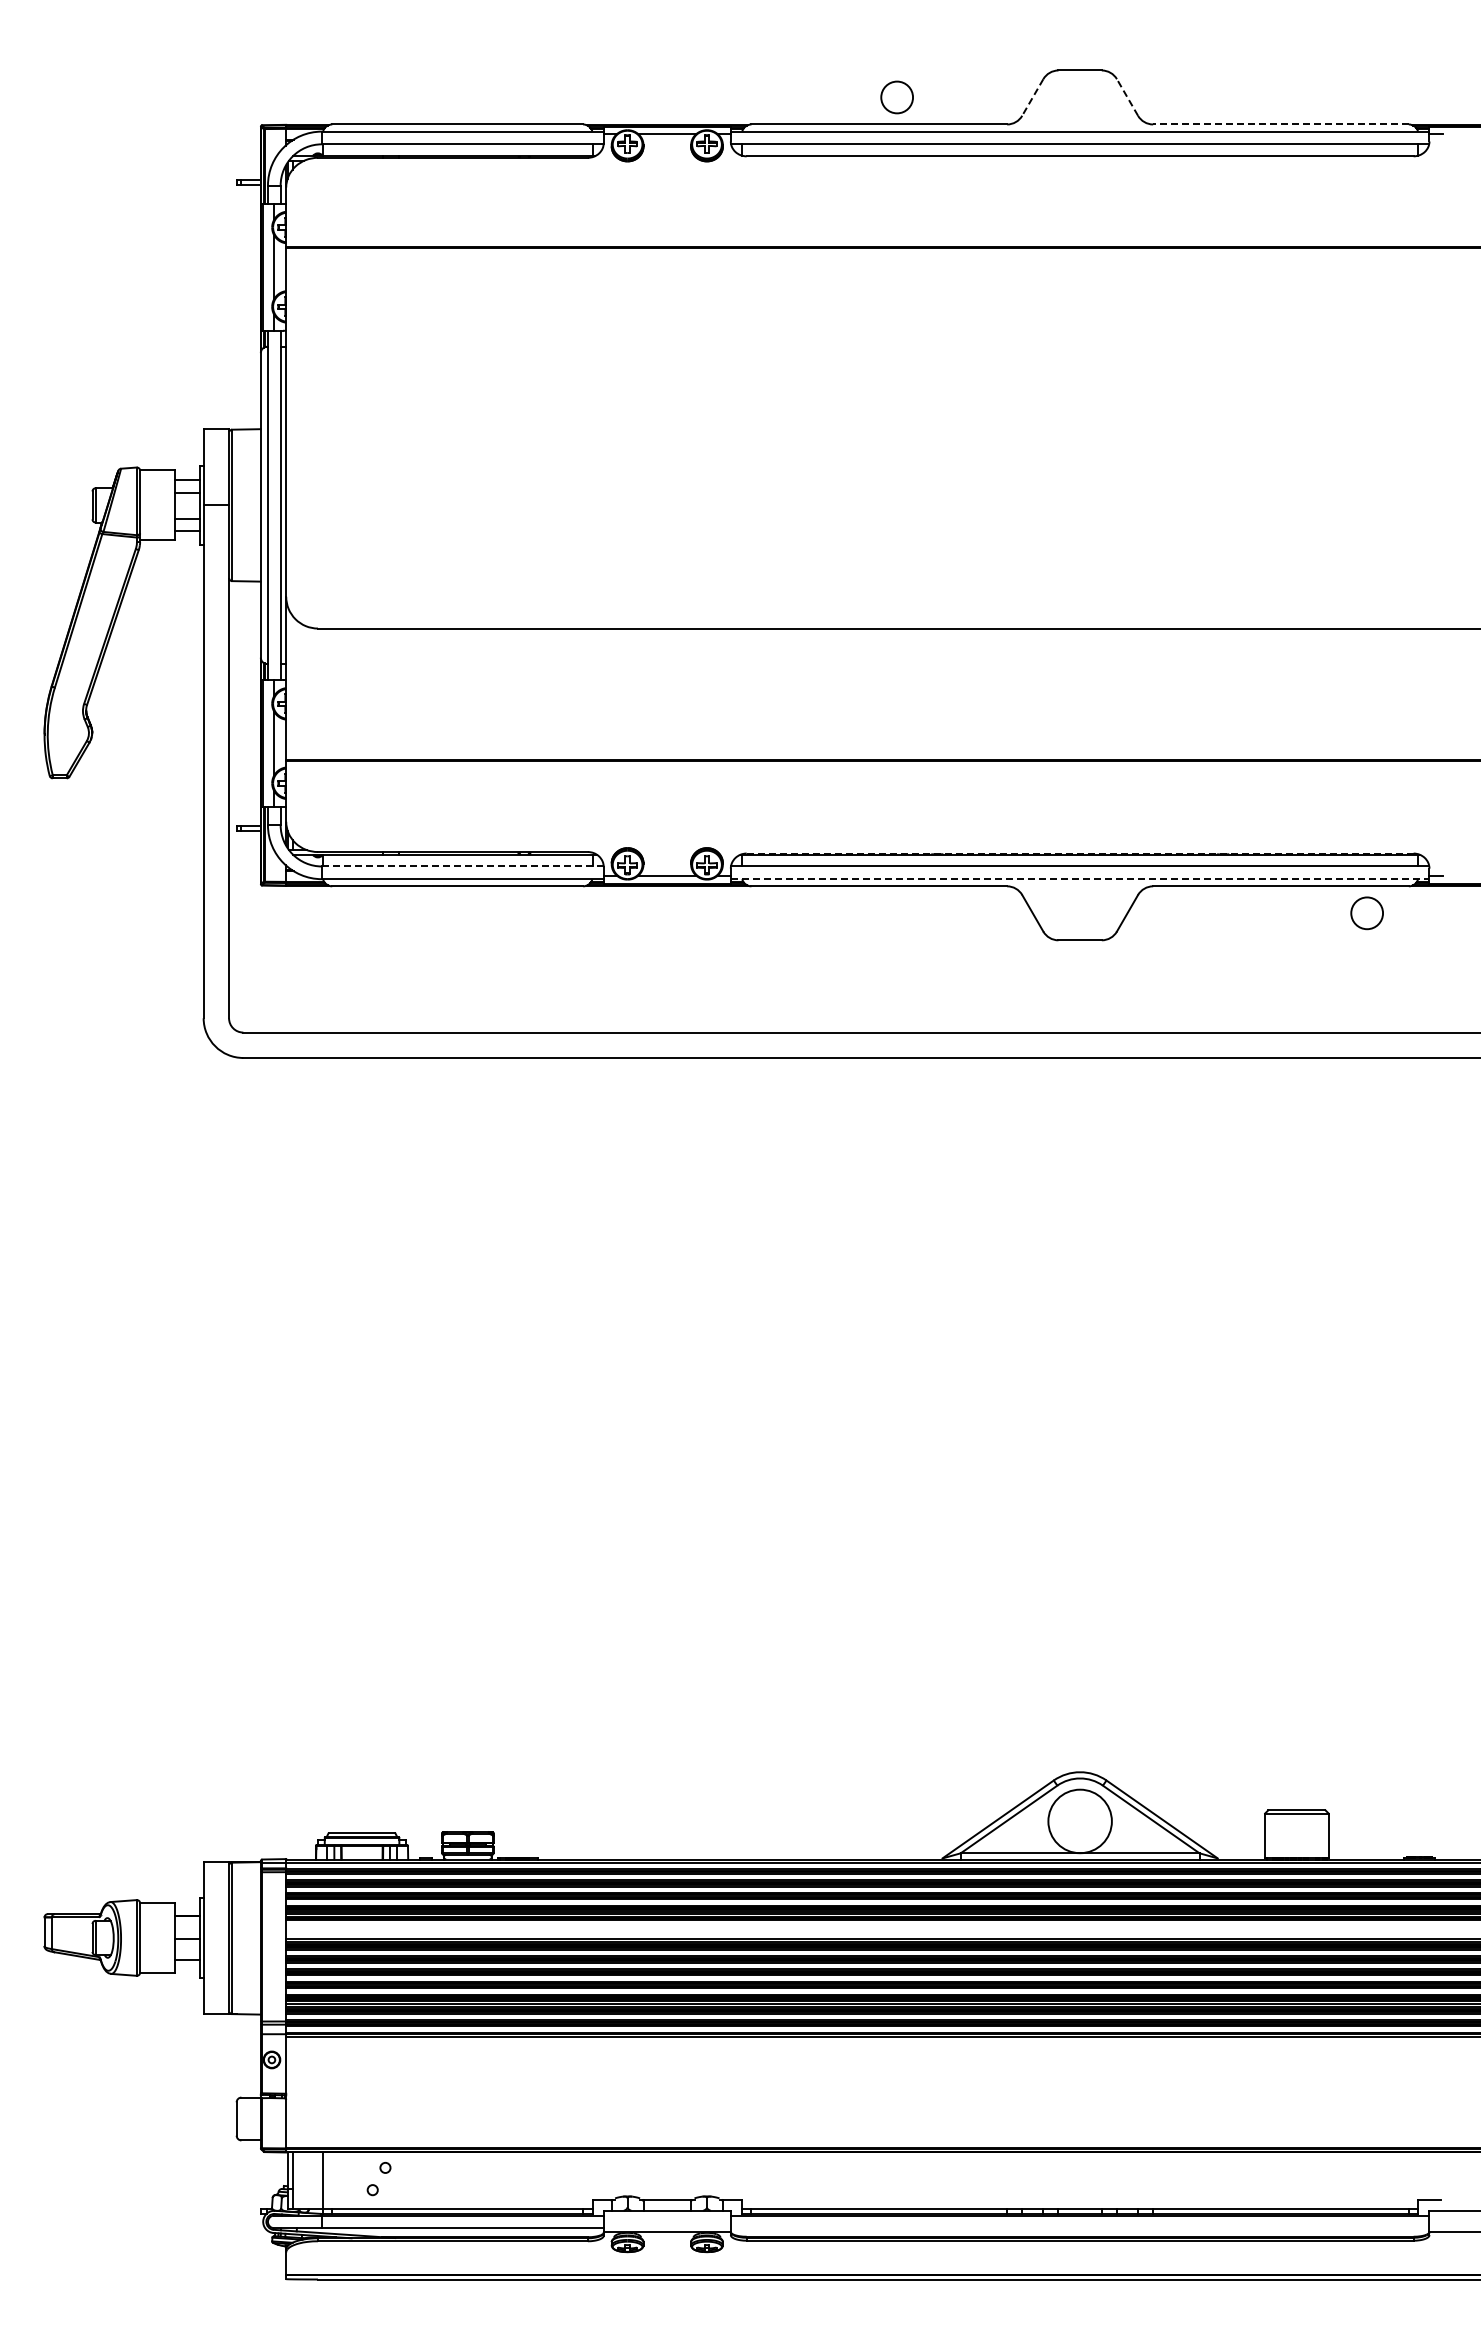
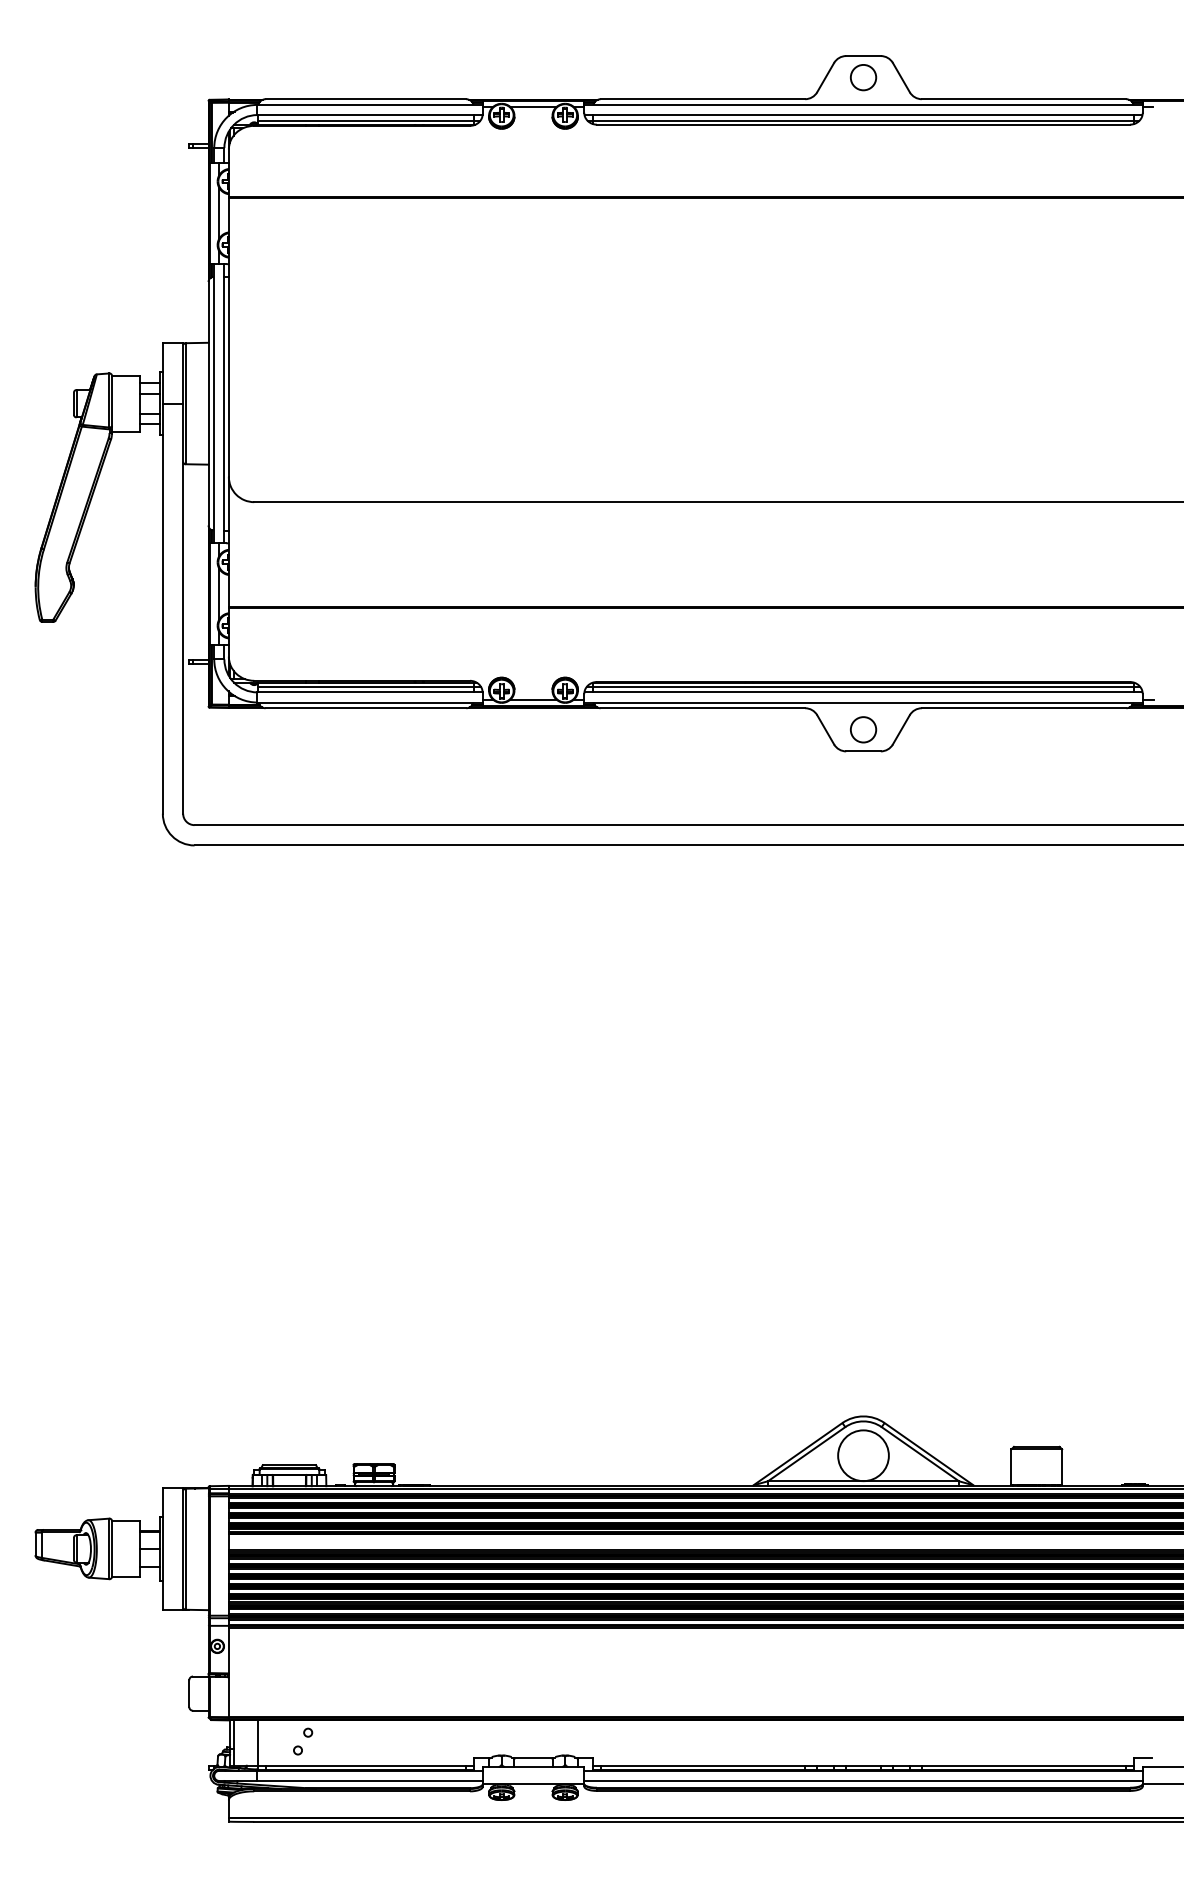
circle: (896, 97) -> (862, 77), moved
line: (1032, 97) -> (825, 77), dashed -> solid
line: (1127, 97) -> (901, 77), dashed -> solid
line: (1281, 124) -> (1024, 99), dashed -> solid
line: (461, 151) -> (368, 120), added
line: (1080, 151) -> (863, 120), added
line: (1079, 853) -> (862, 681), dashed -> solid
line: (461, 859) -> (368, 686), added
line: (1079, 859) -> (862, 686), added
line: (462, 866) -> (369, 692), dashed -> solid
line: (1080, 879) -> (863, 702), dashed -> solid
circle: (1366, 913) -> (862, 729), moved
line: (1079, 2228) -> (862, 1781), added

